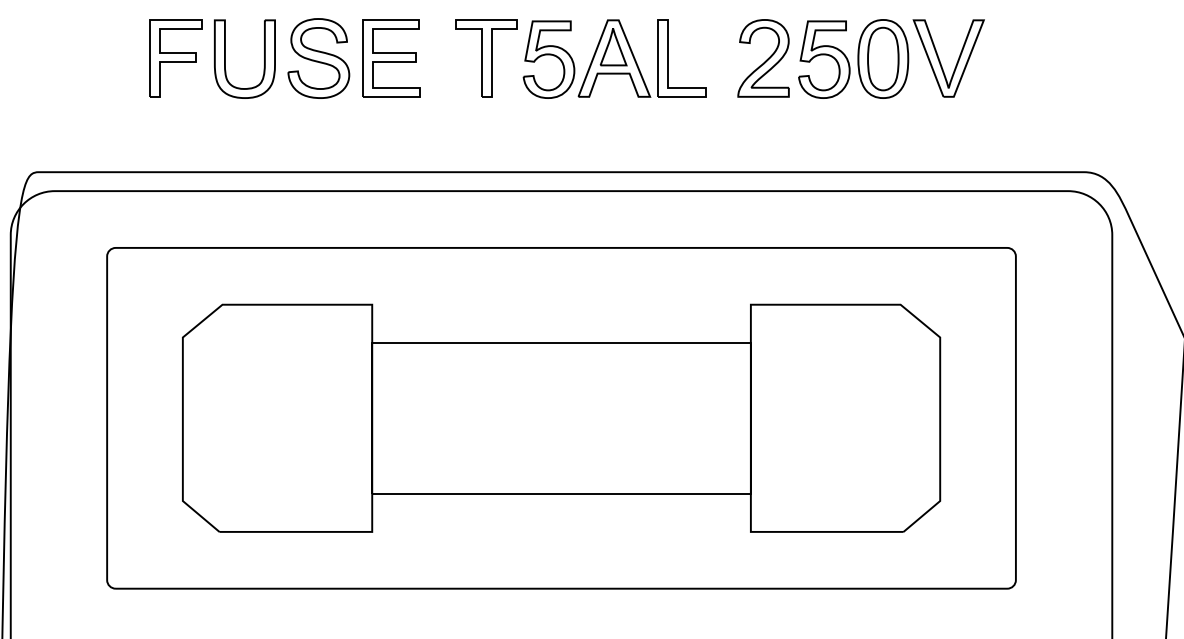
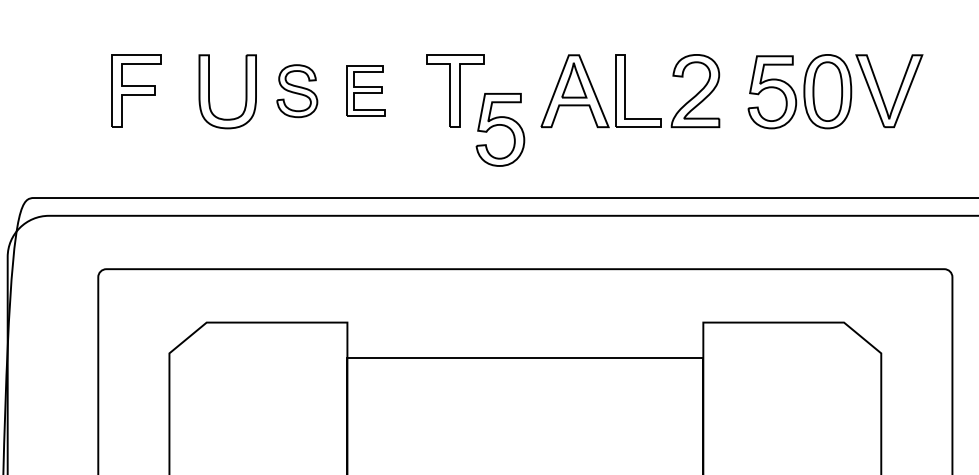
part: (175, 58) -> (136, 91), moved
part: (318, 58) -> (296, 91), size x0.7
part: (391, 58) -> (365, 91), size x0.7
part: (763, 58) -> (695, 91), moved
part: (548, 59) -> (499, 129), moved

